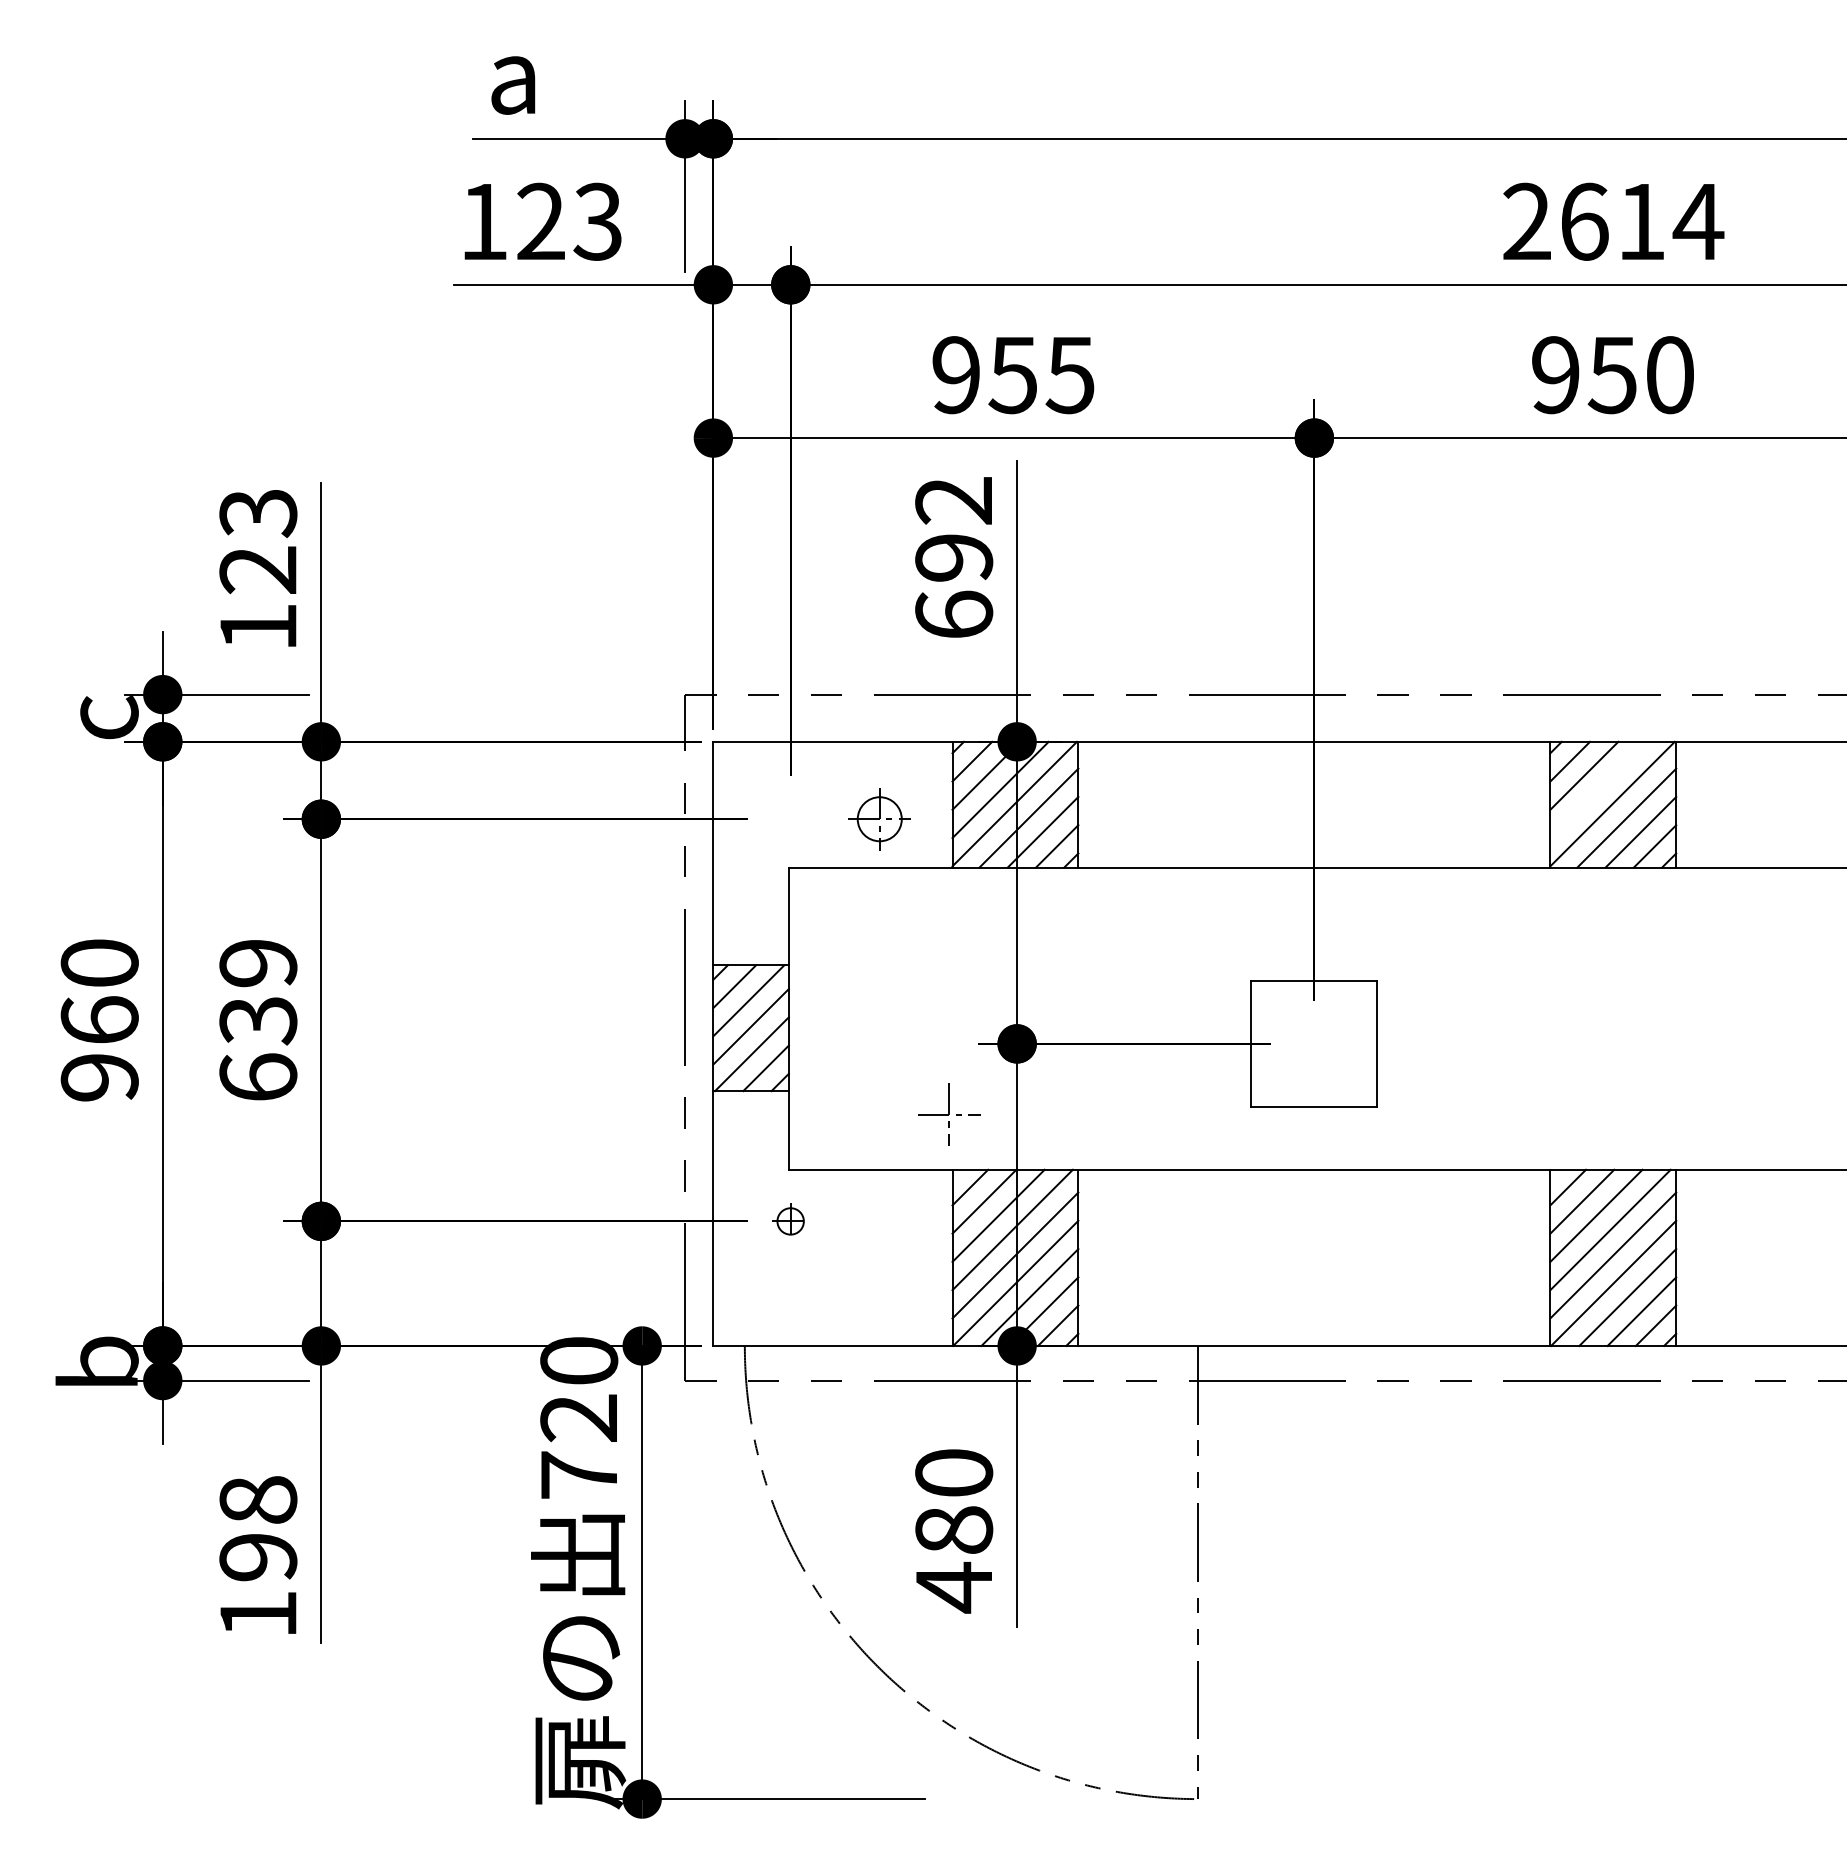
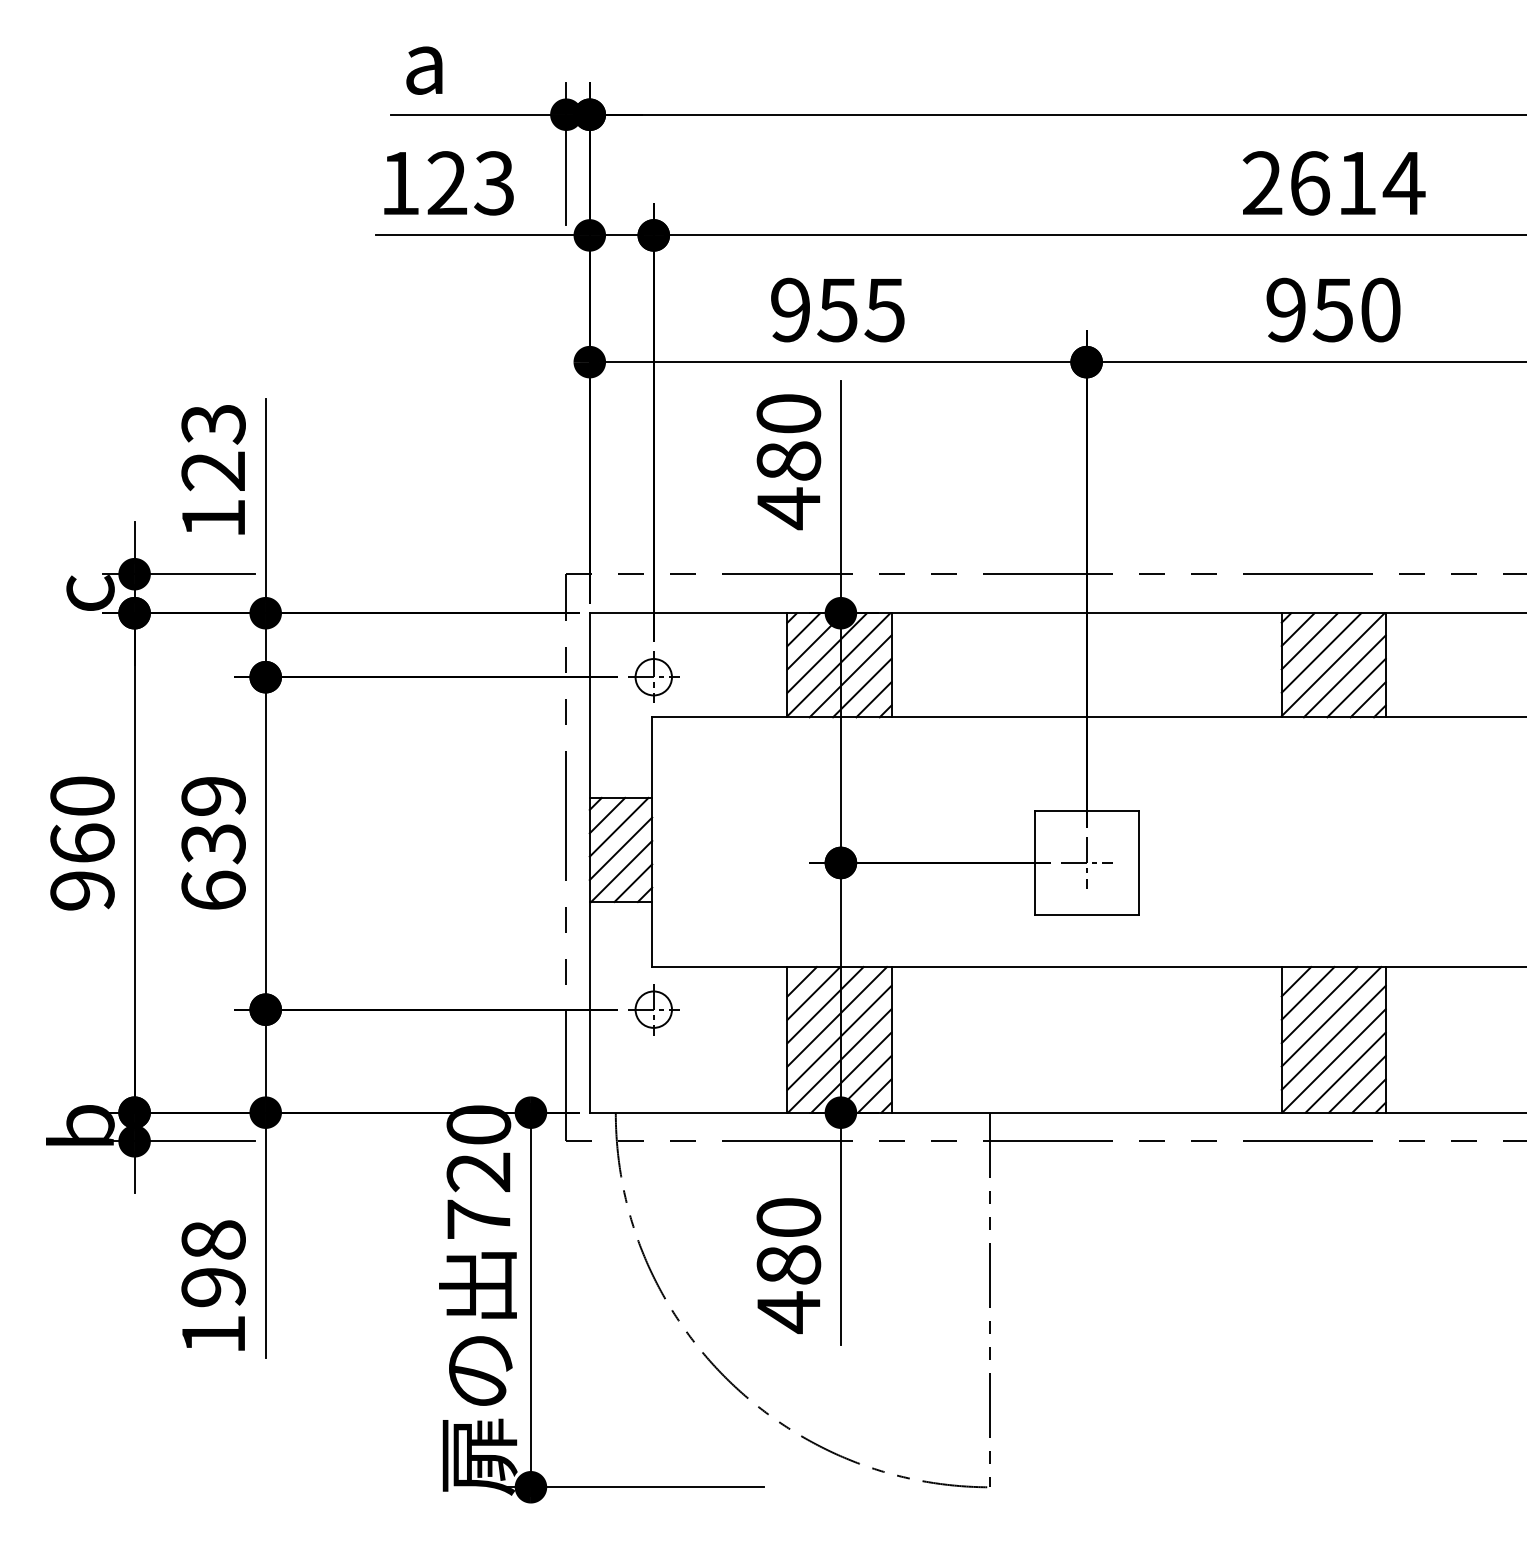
text: (954, 559) -> (789, 462), 692 -> 480
line: (1598, 789) -> (1321, 652), added
part: (879, 819) -> (653, 677), moved
part: (949, 1114) -> (1086, 862), moved
part: (790, 1221) -> (653, 1009), size x1.67

